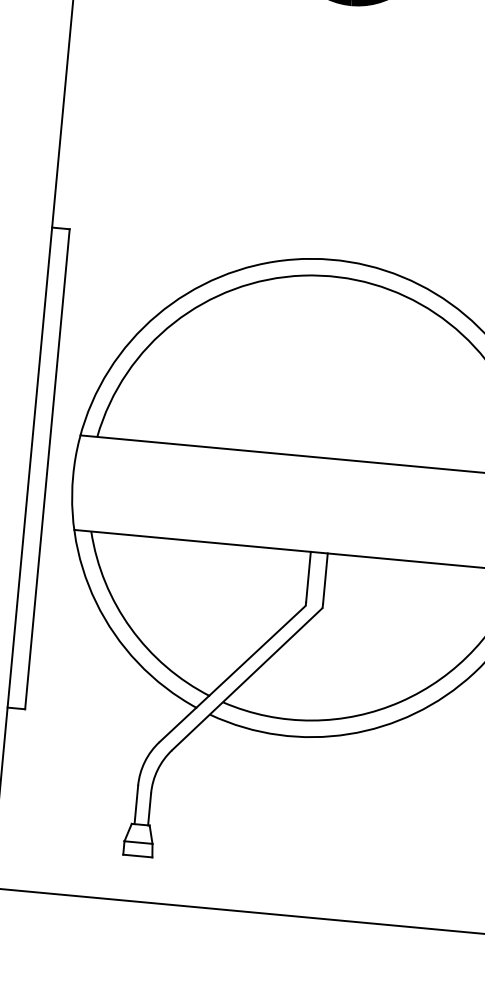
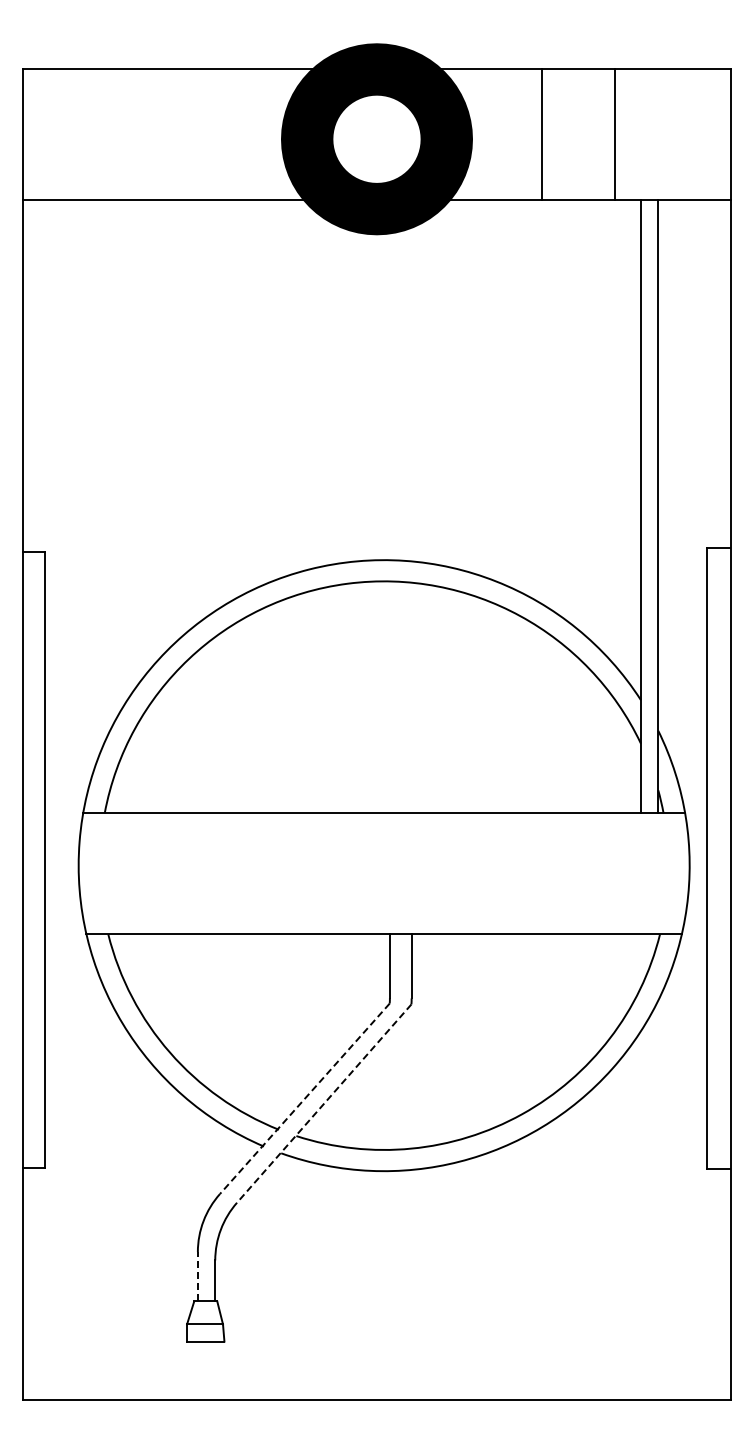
line: (232, 673) -> (304, 1098), solid -> dashed
line: (246, 679) -> (323, 1104), solid -> dashed
line: (136, 804) -> (197, 1276), solid -> dashed

